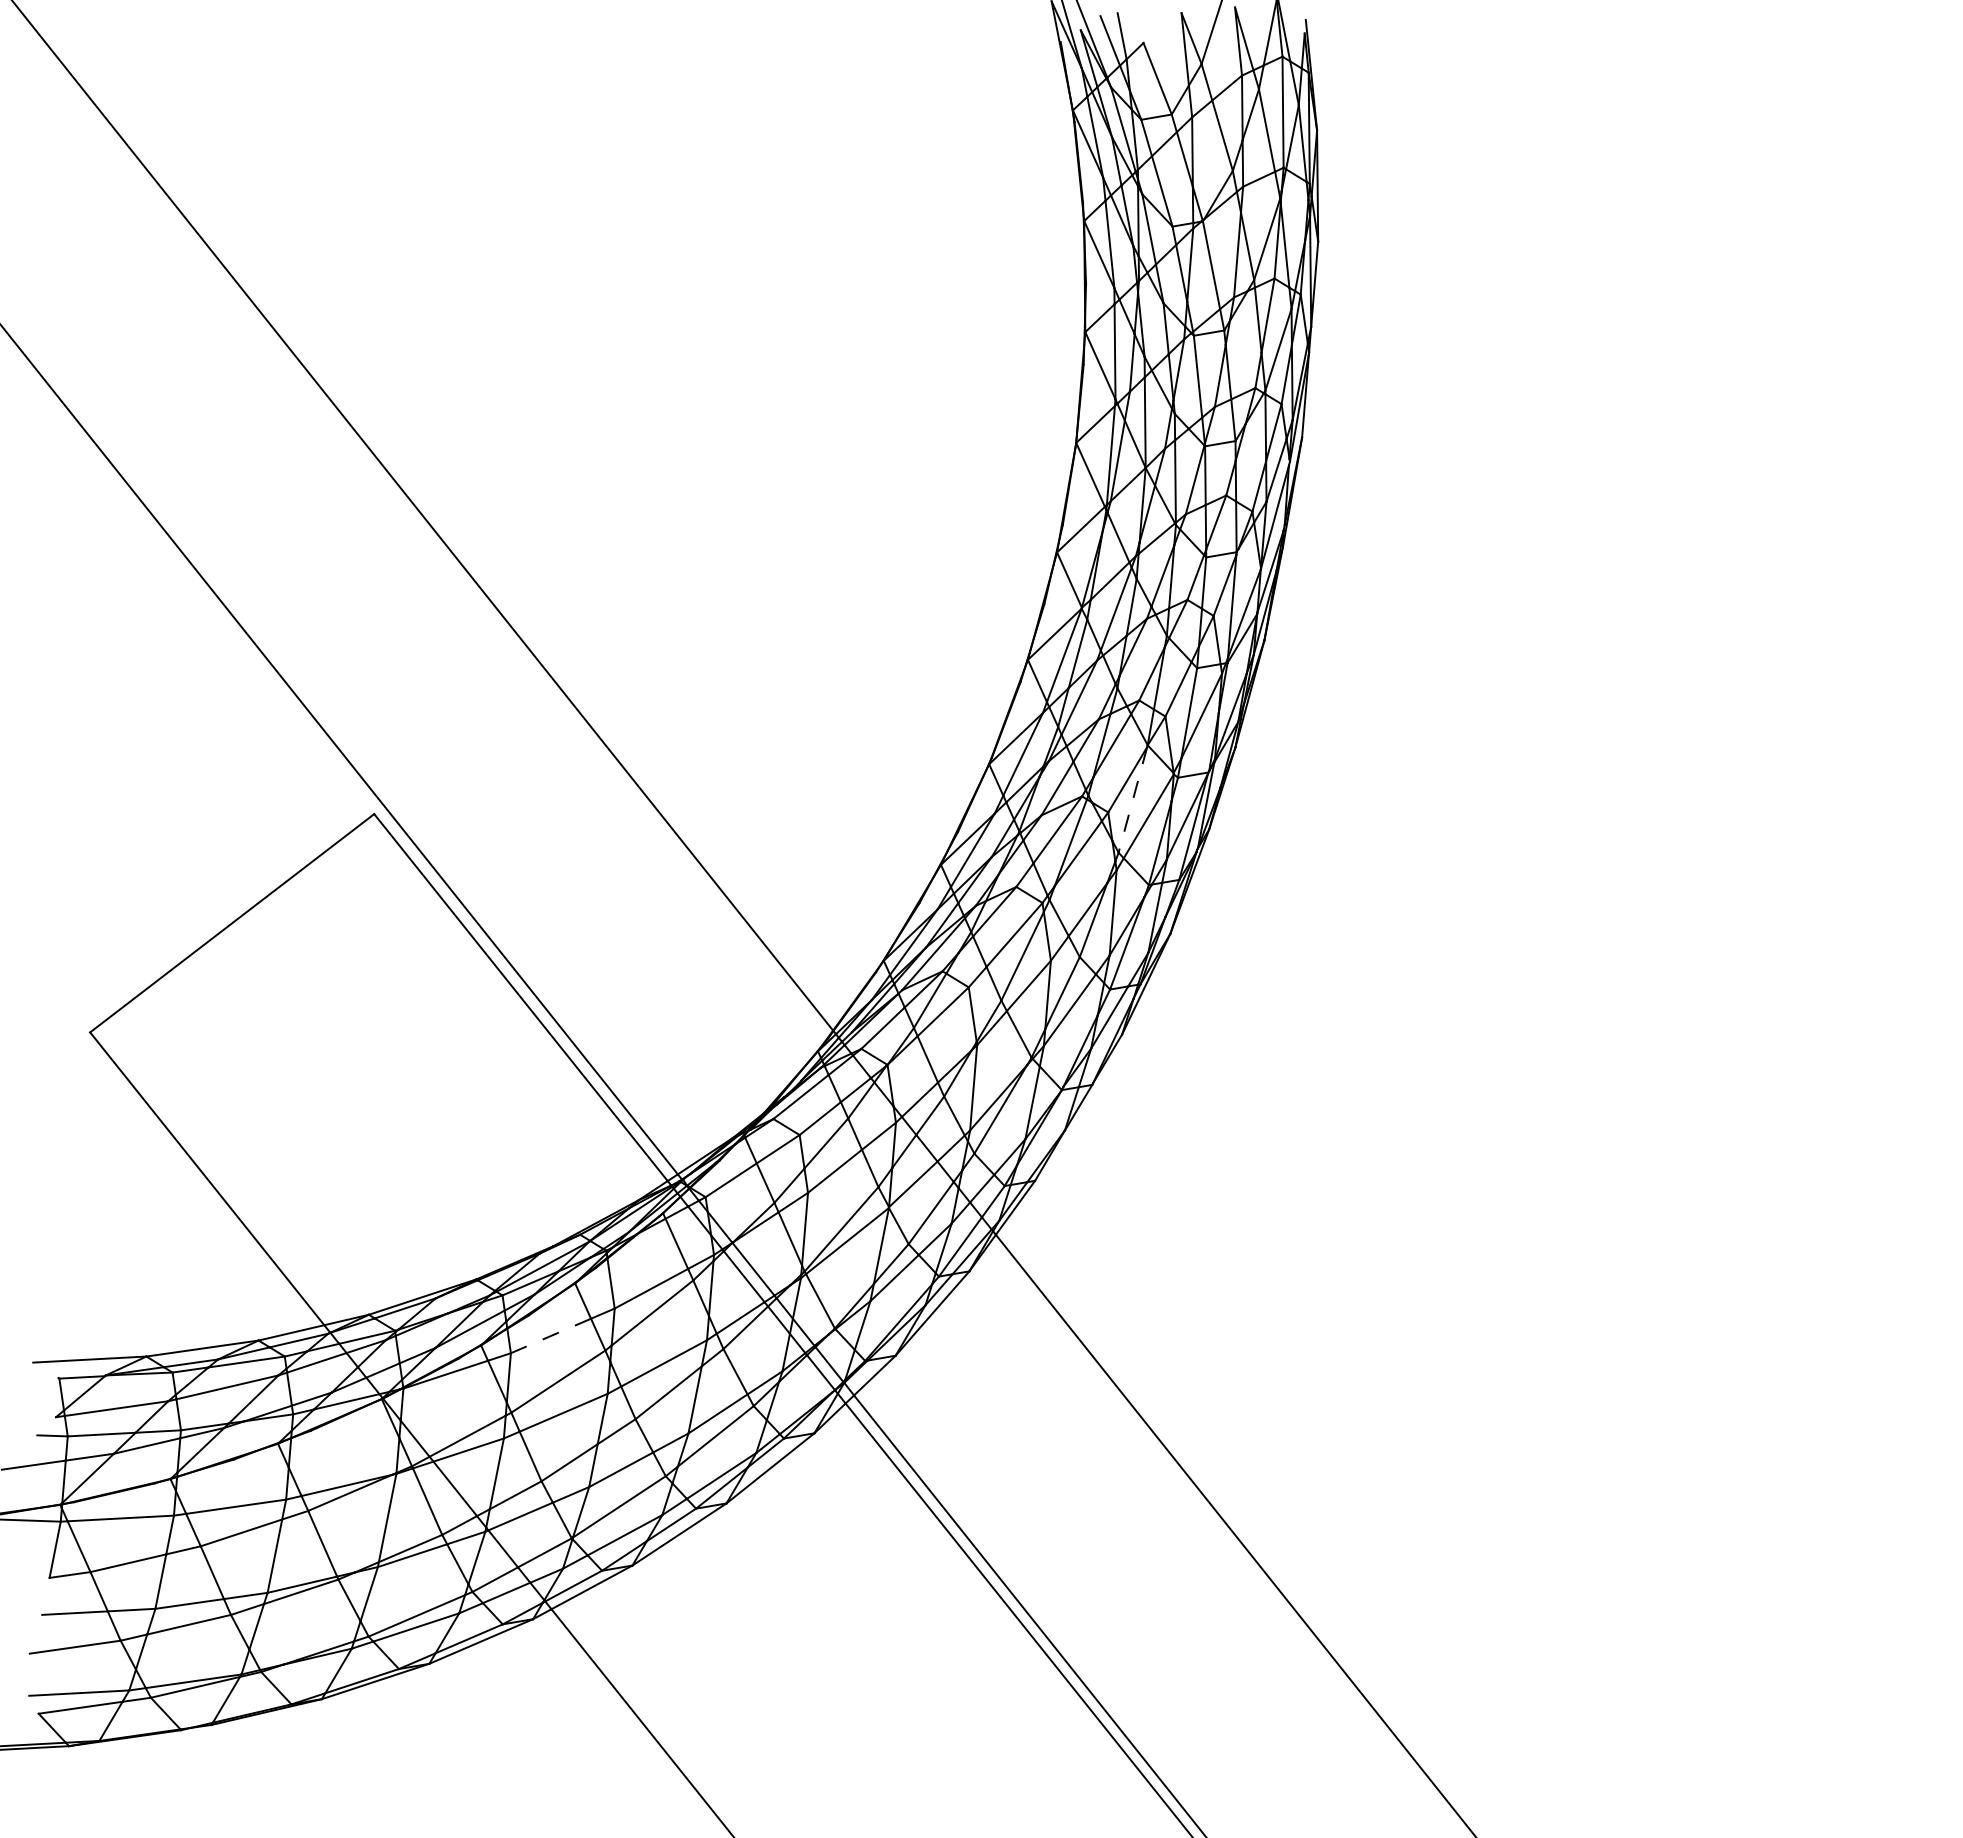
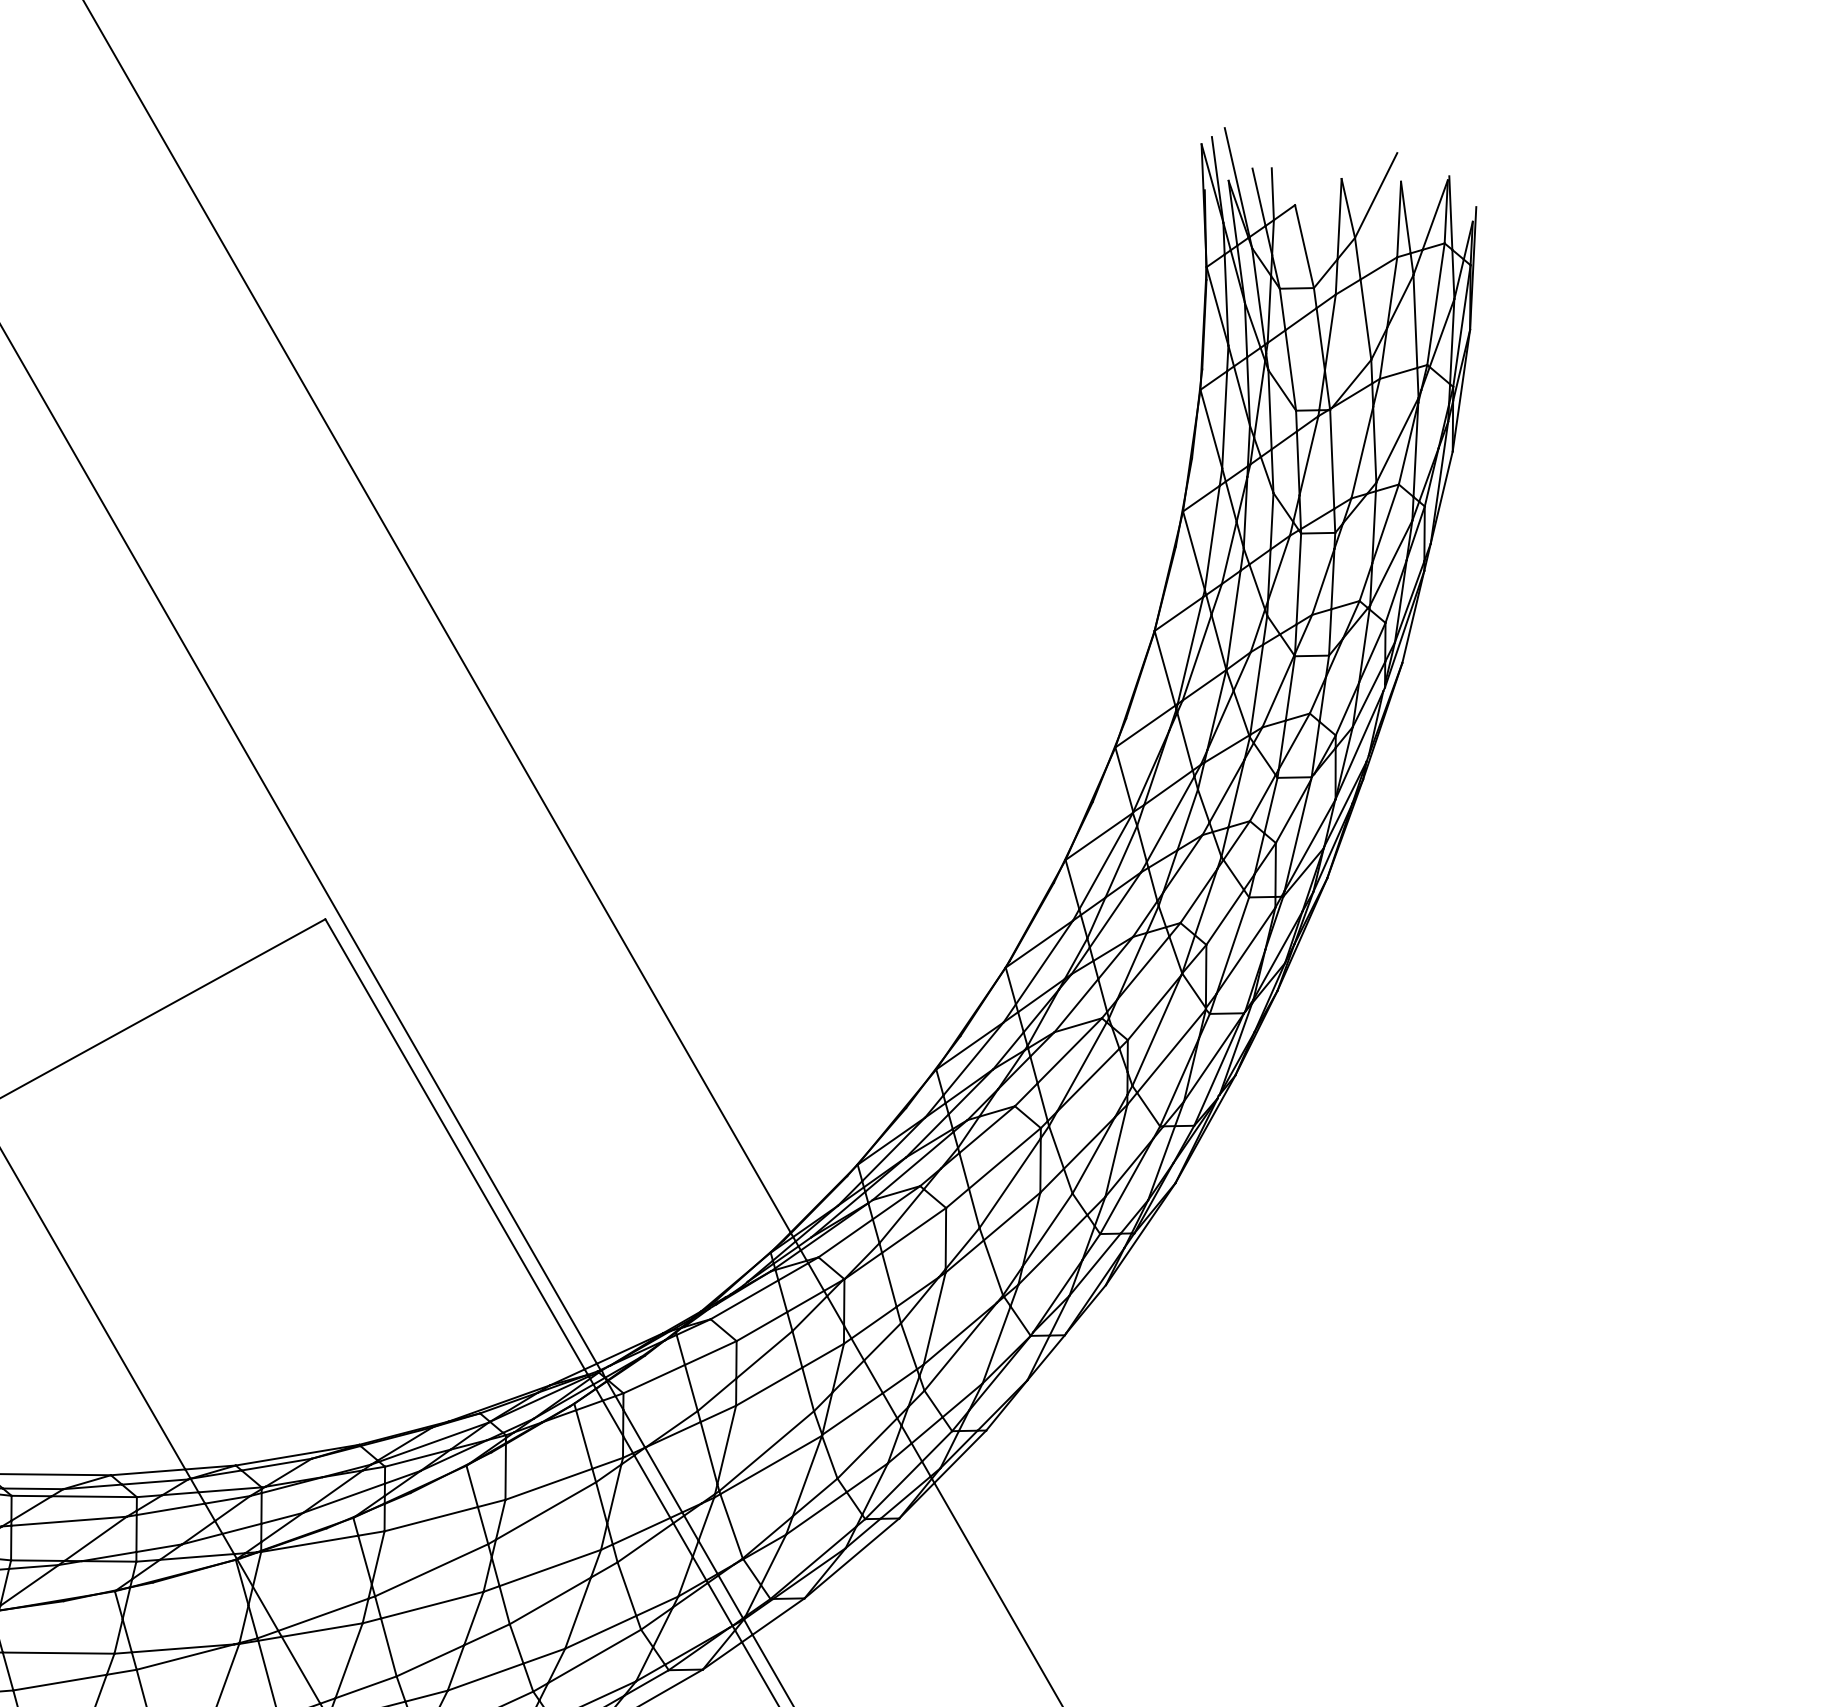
line: (1132, 799) -> (1156, 1030), dashed -> solid
line: (550, 1335) -> (430, 1518), dashed -> solid

